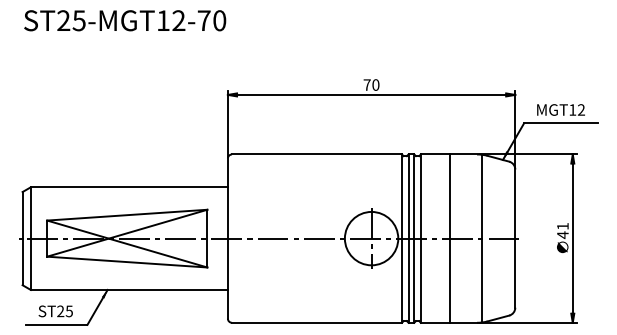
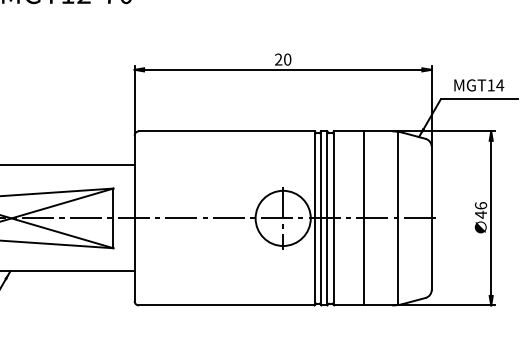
text: (366, 84) -> (277, 59), 70 -> 20
text: (581, 109) -> (500, 84), MGT12 -> MGT14
text: (562, 225) -> (480, 204), 41 -> 46

